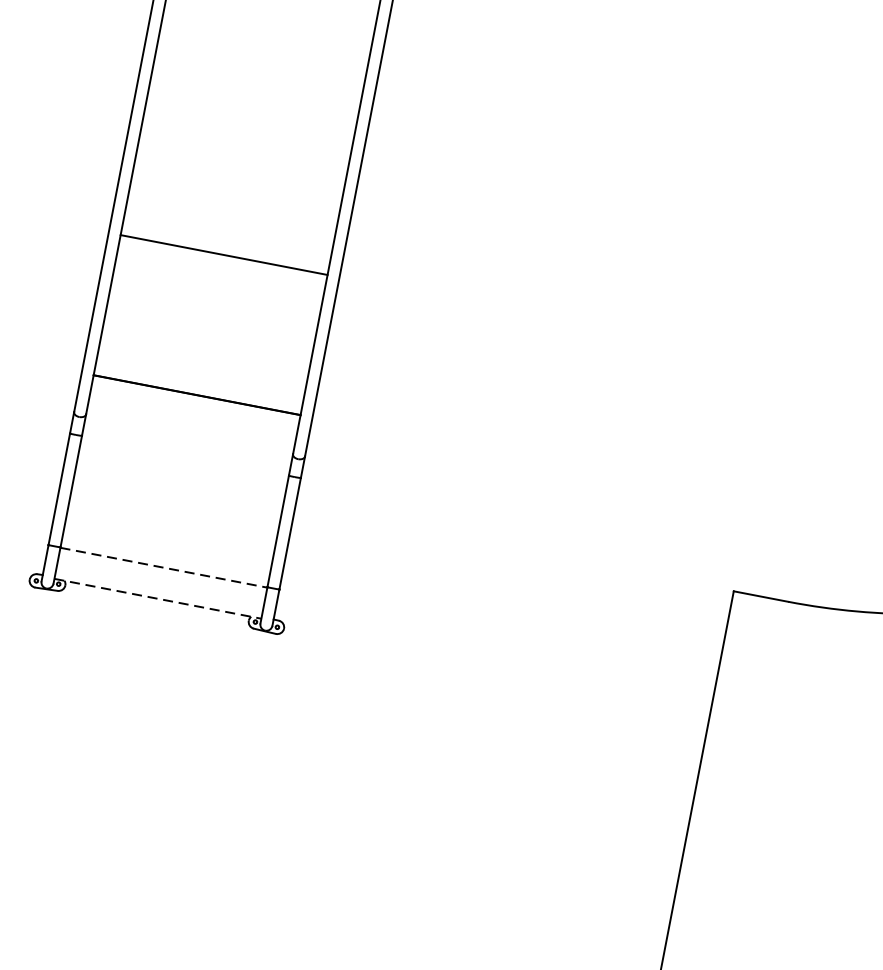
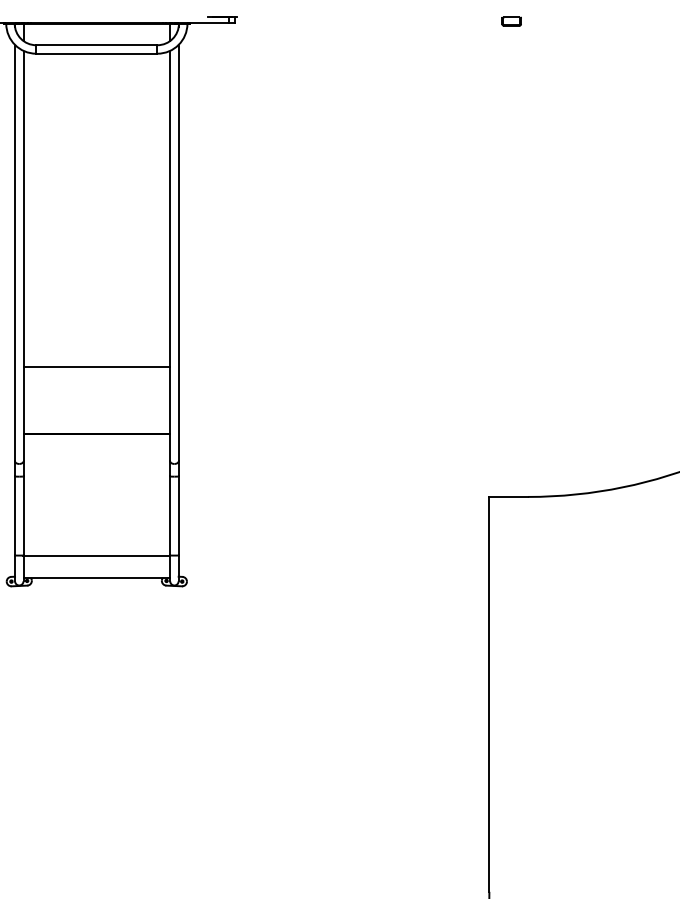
line: (223, 255) -> (96, 367), moved
line: (164, 567) -> (97, 555), dashed -> solid
line: (158, 598) -> (97, 577), dashed -> solid

